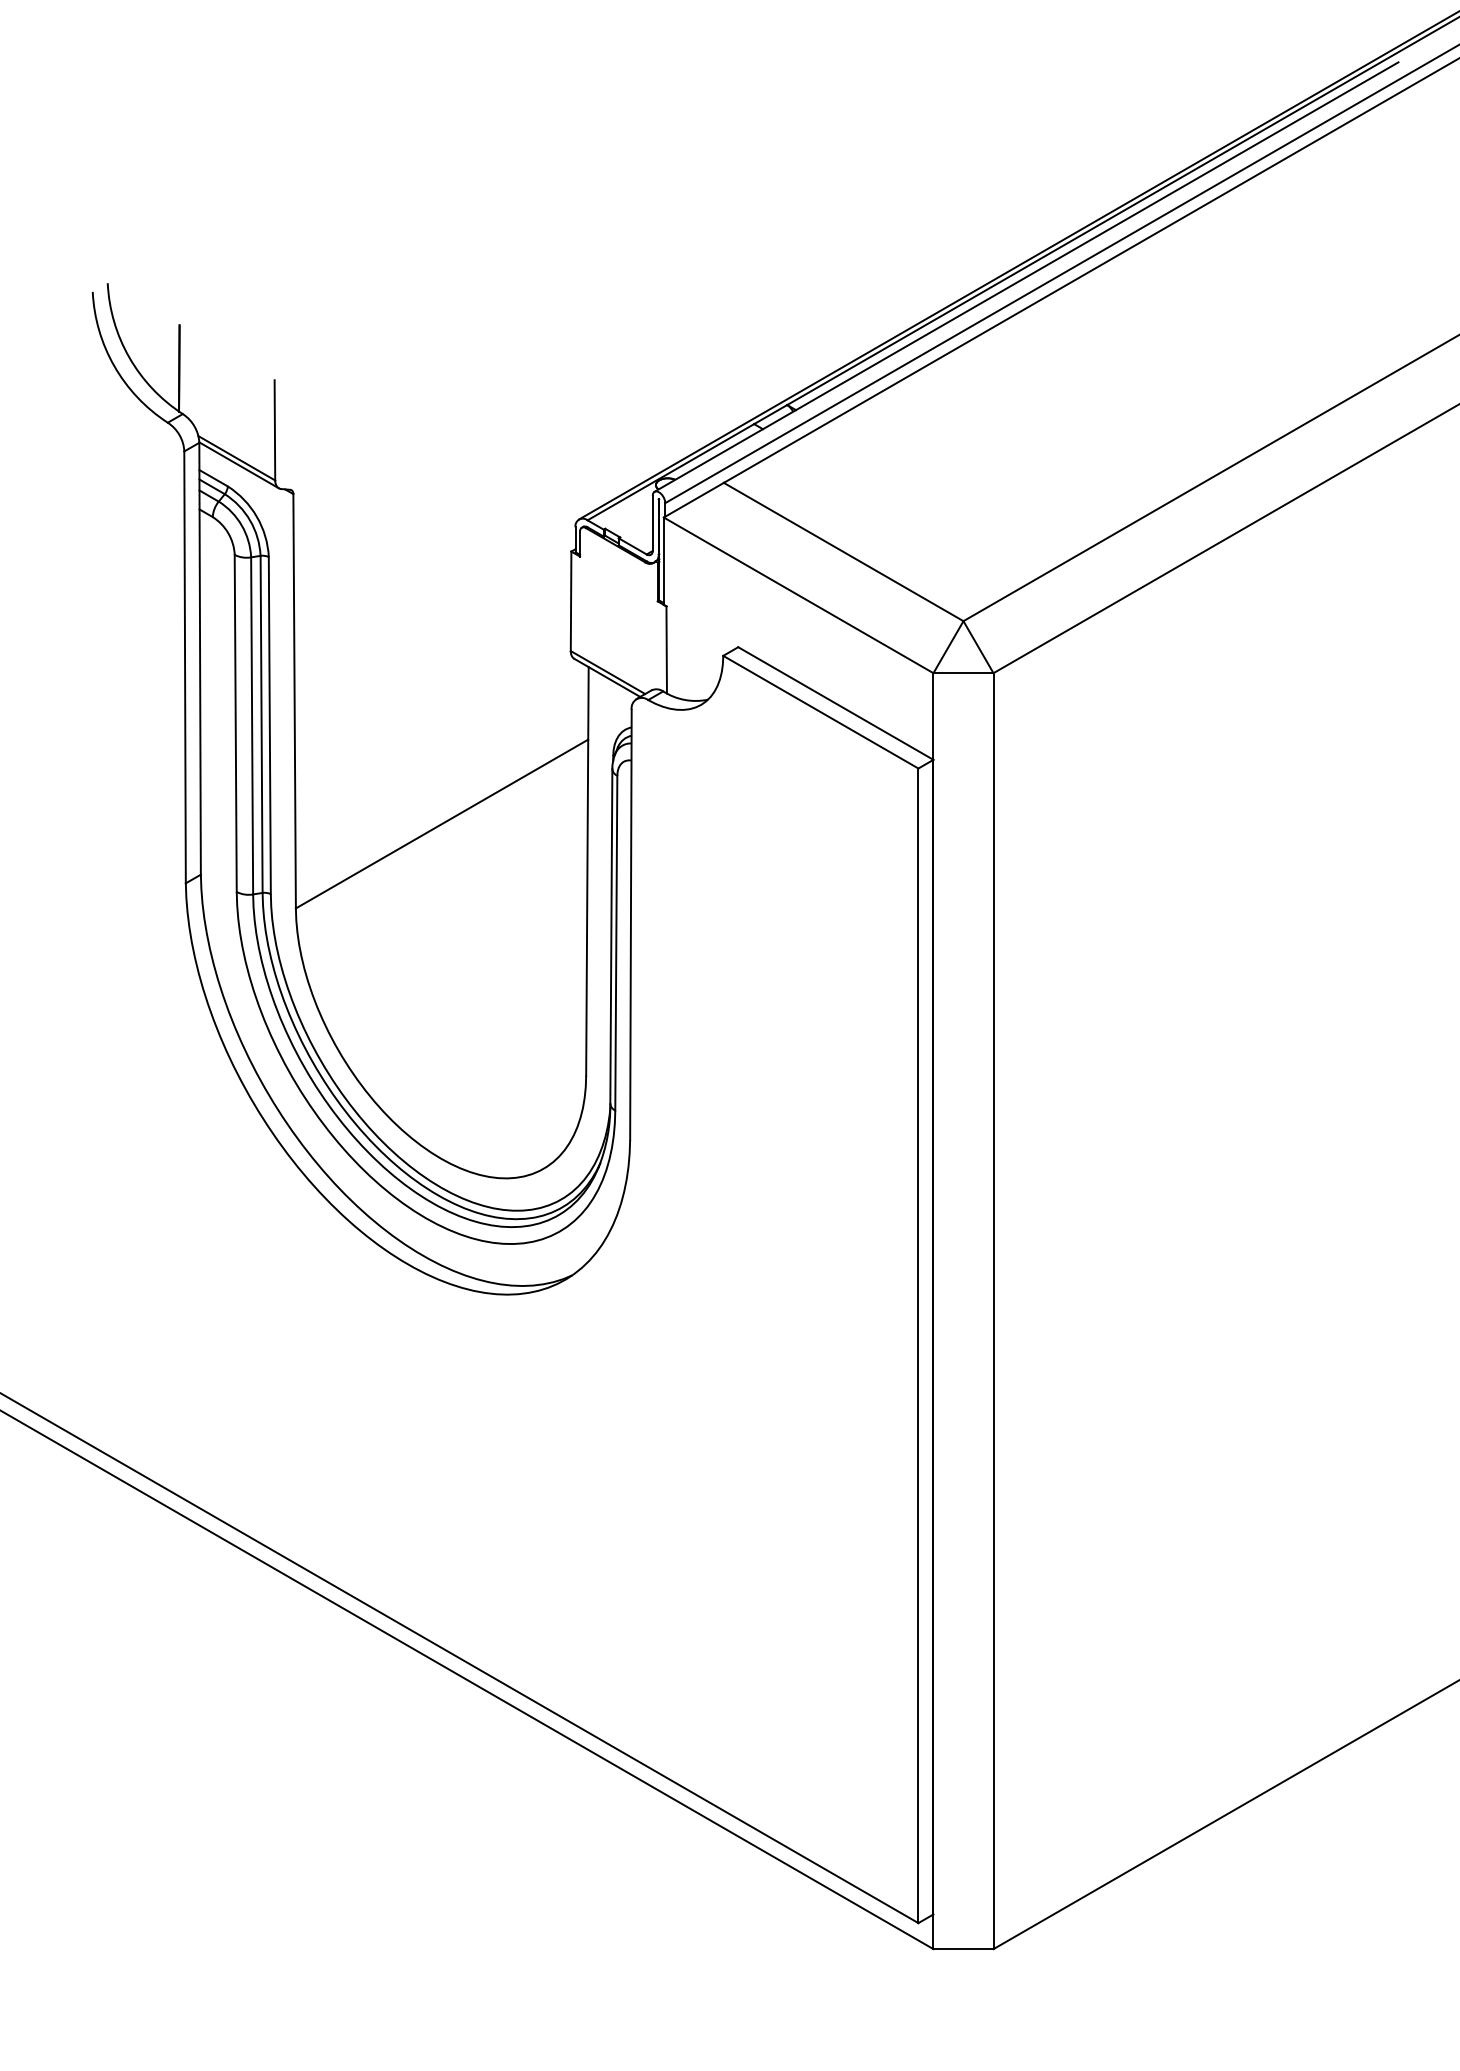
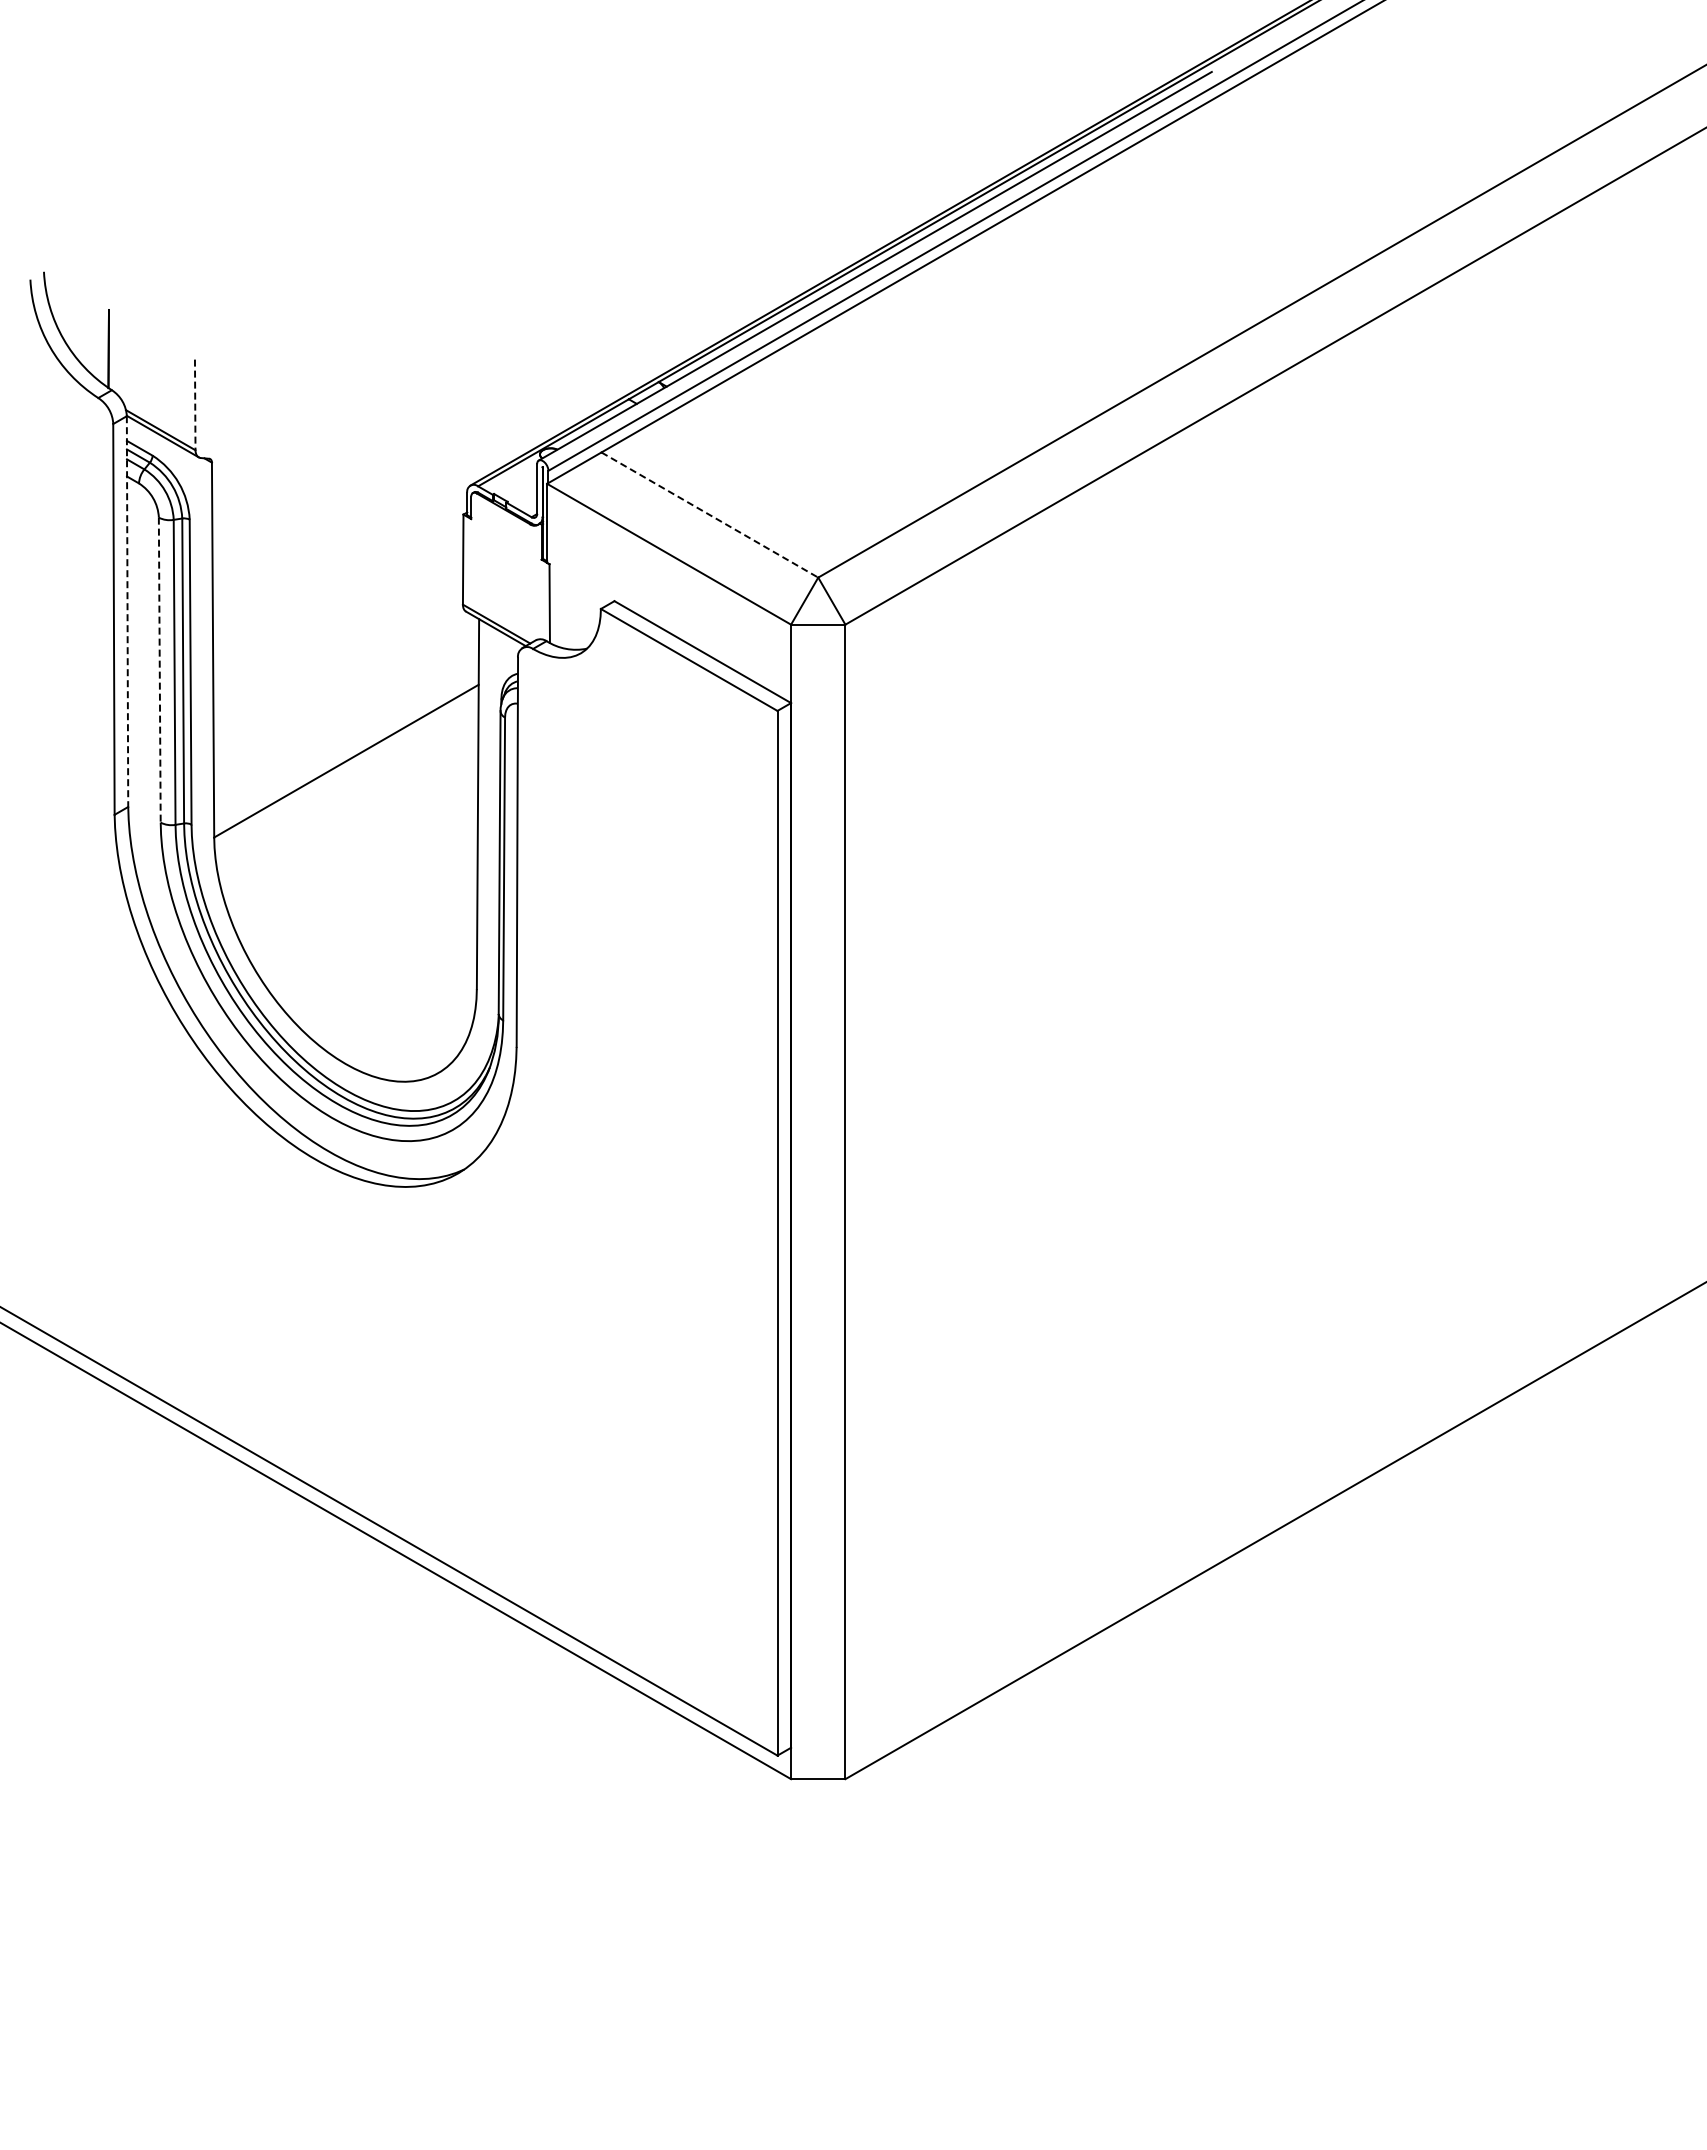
line: (275, 430) -> (195, 405), solid -> dashed
line: (844, 552) -> (710, 515), solid -> dashed
line: (200, 659) -> (127, 612), solid -> dashed
line: (235, 723) -> (159, 670), solid -> dashed

